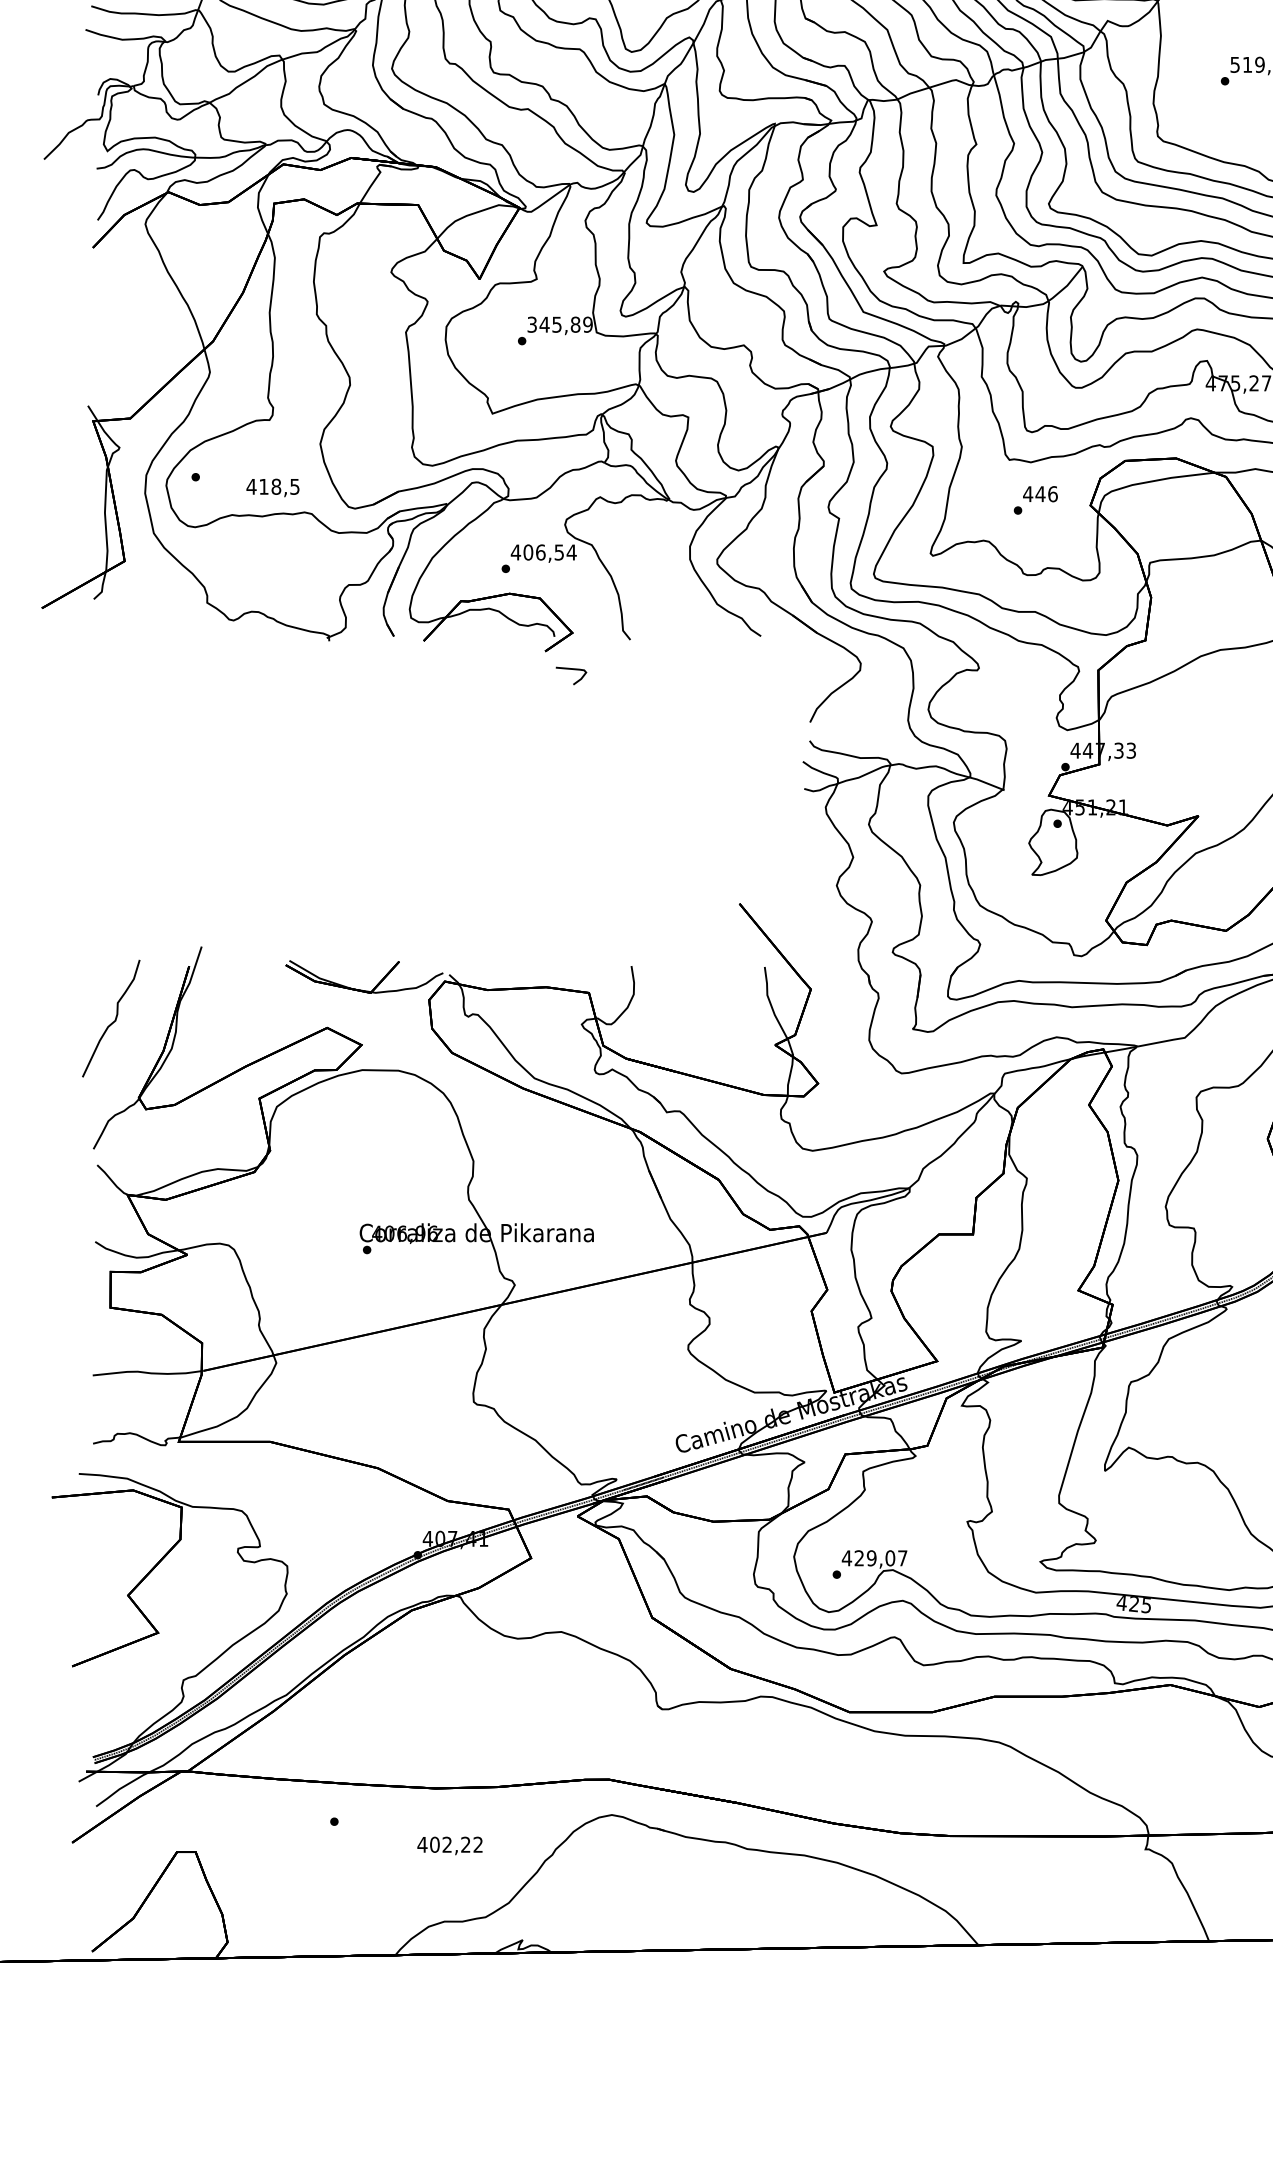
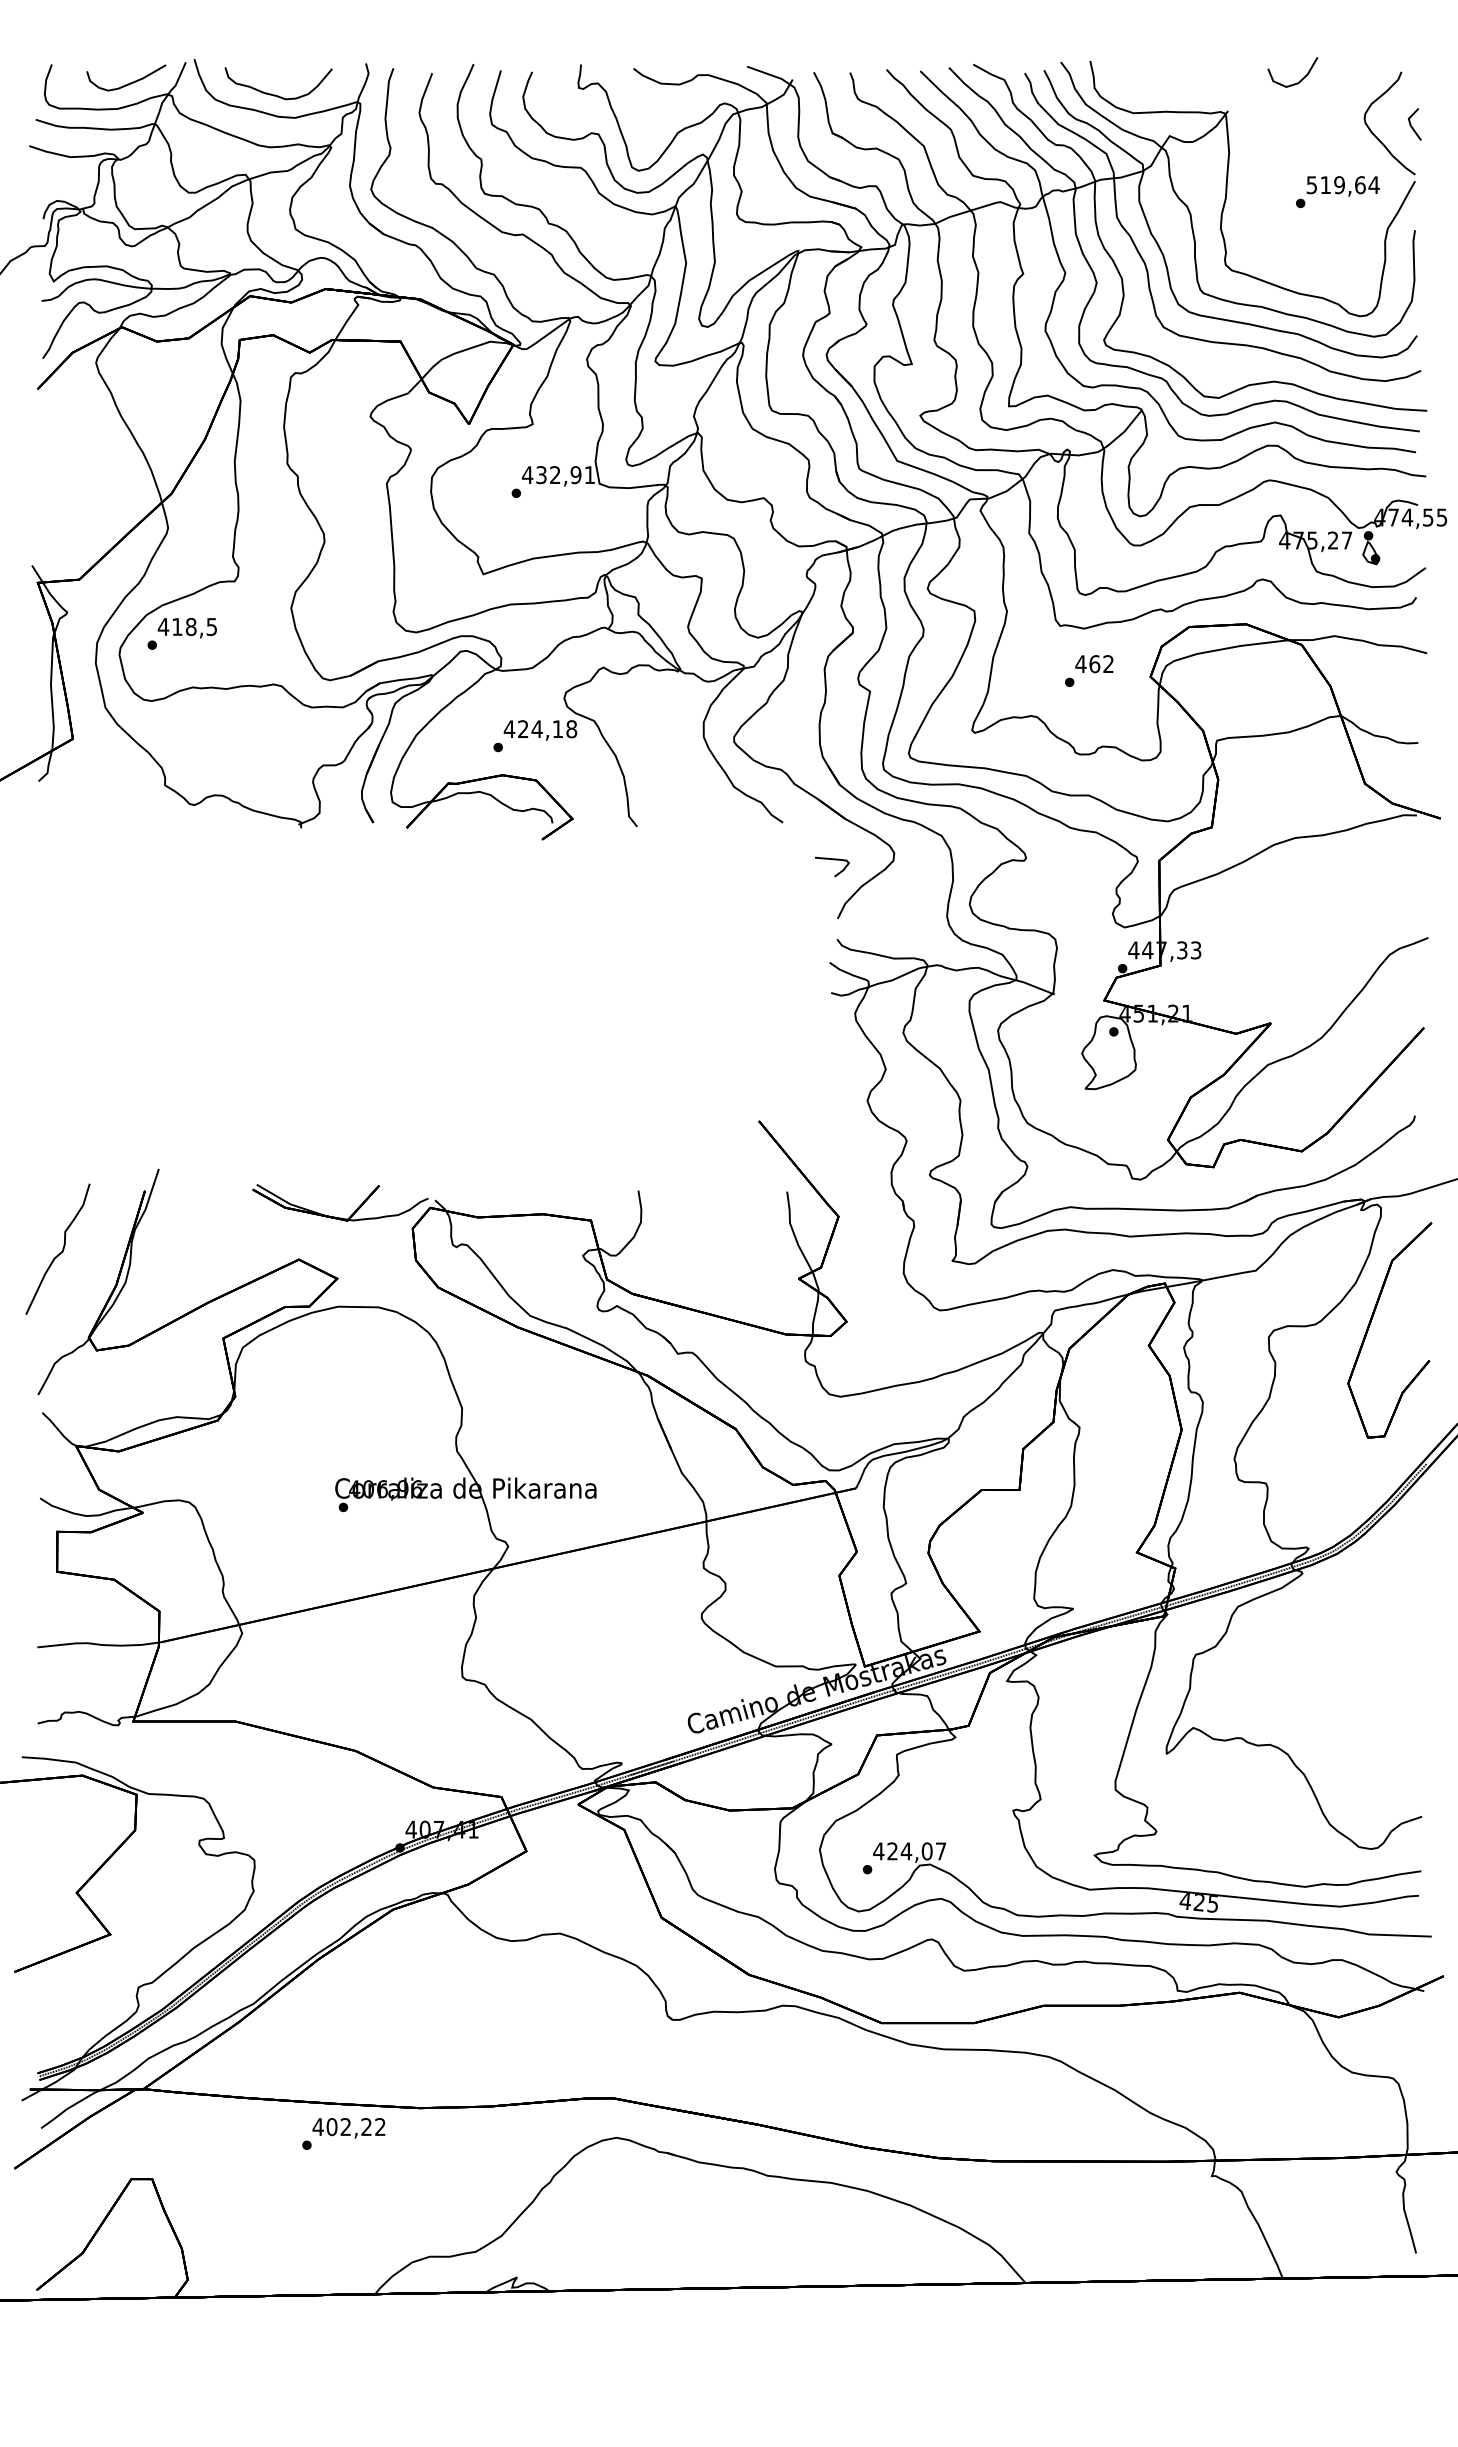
text: (559, 325) -> (558, 475), 345,89 -> 432,91
text: (272, 487) -> (186, 627), moved
text: (1046, 494) -> (1101, 664), 446 -> 462
text: (550, 552) -> (547, 729), 406,54 -> 424,18
curve: (571, 670) -> (832, 860), moved
text: (871, 1558) -> (906, 1851), 429,07 -> 424,07
text: (449, 1846) -> (348, 2128), moved

